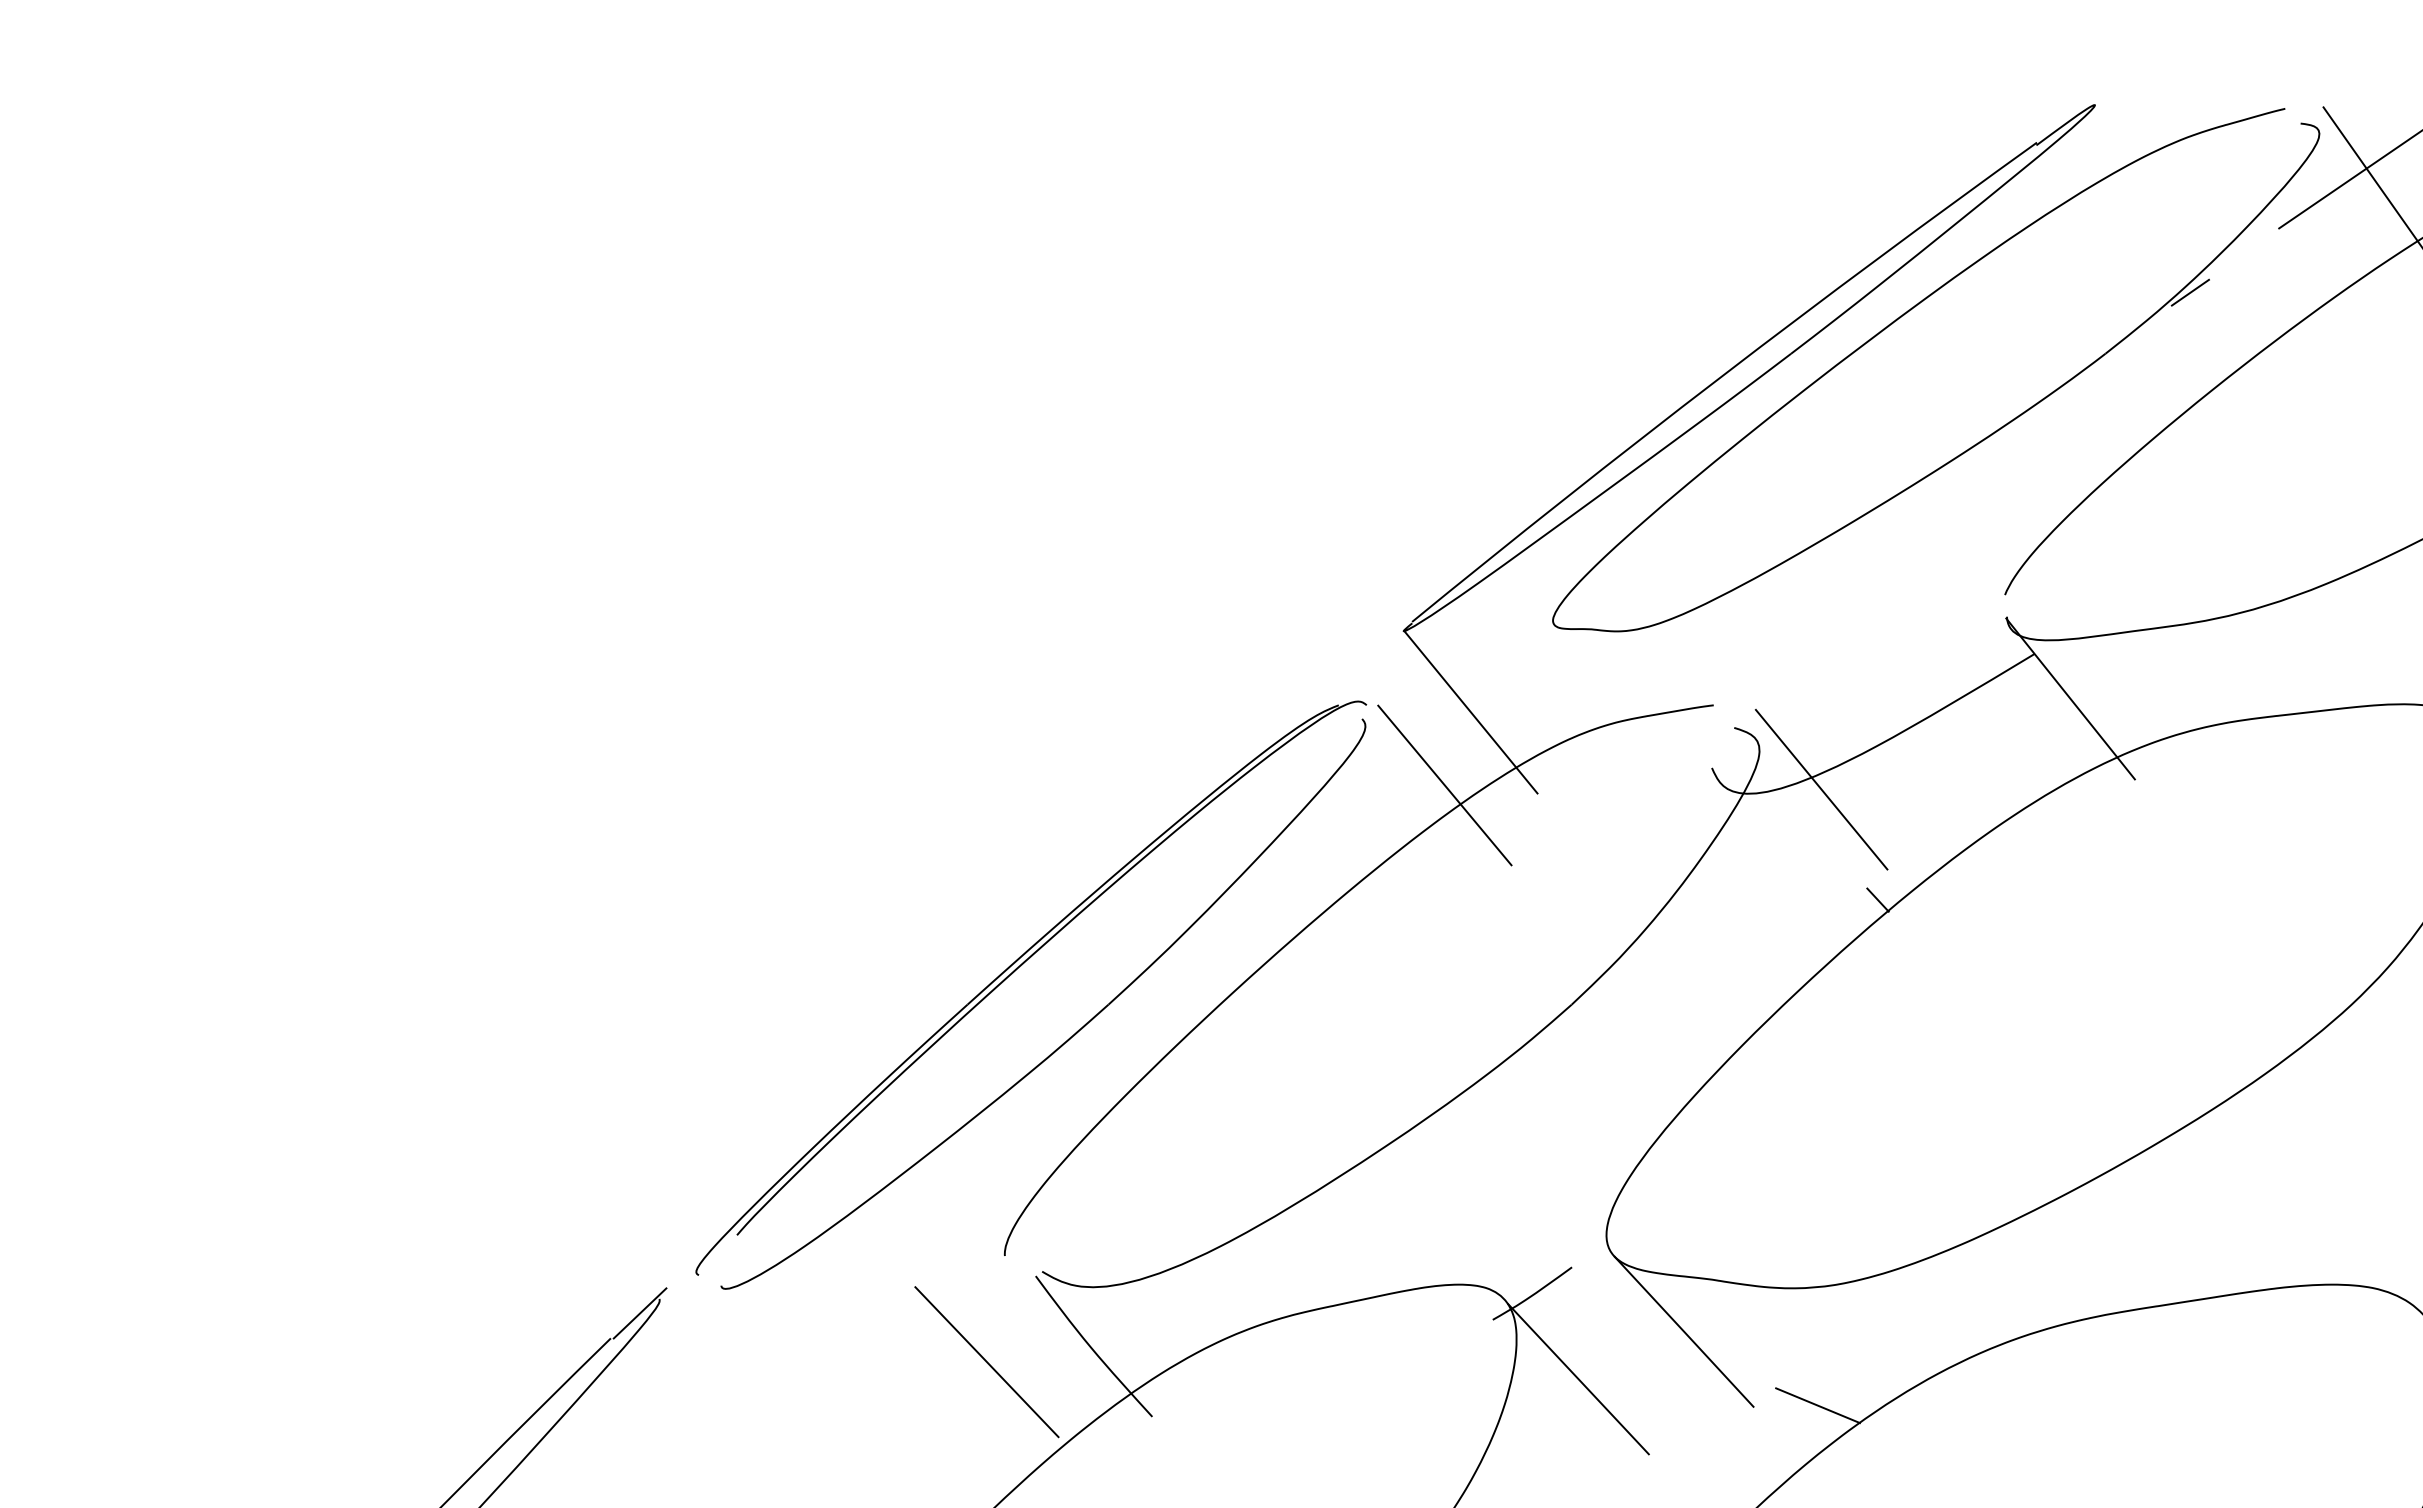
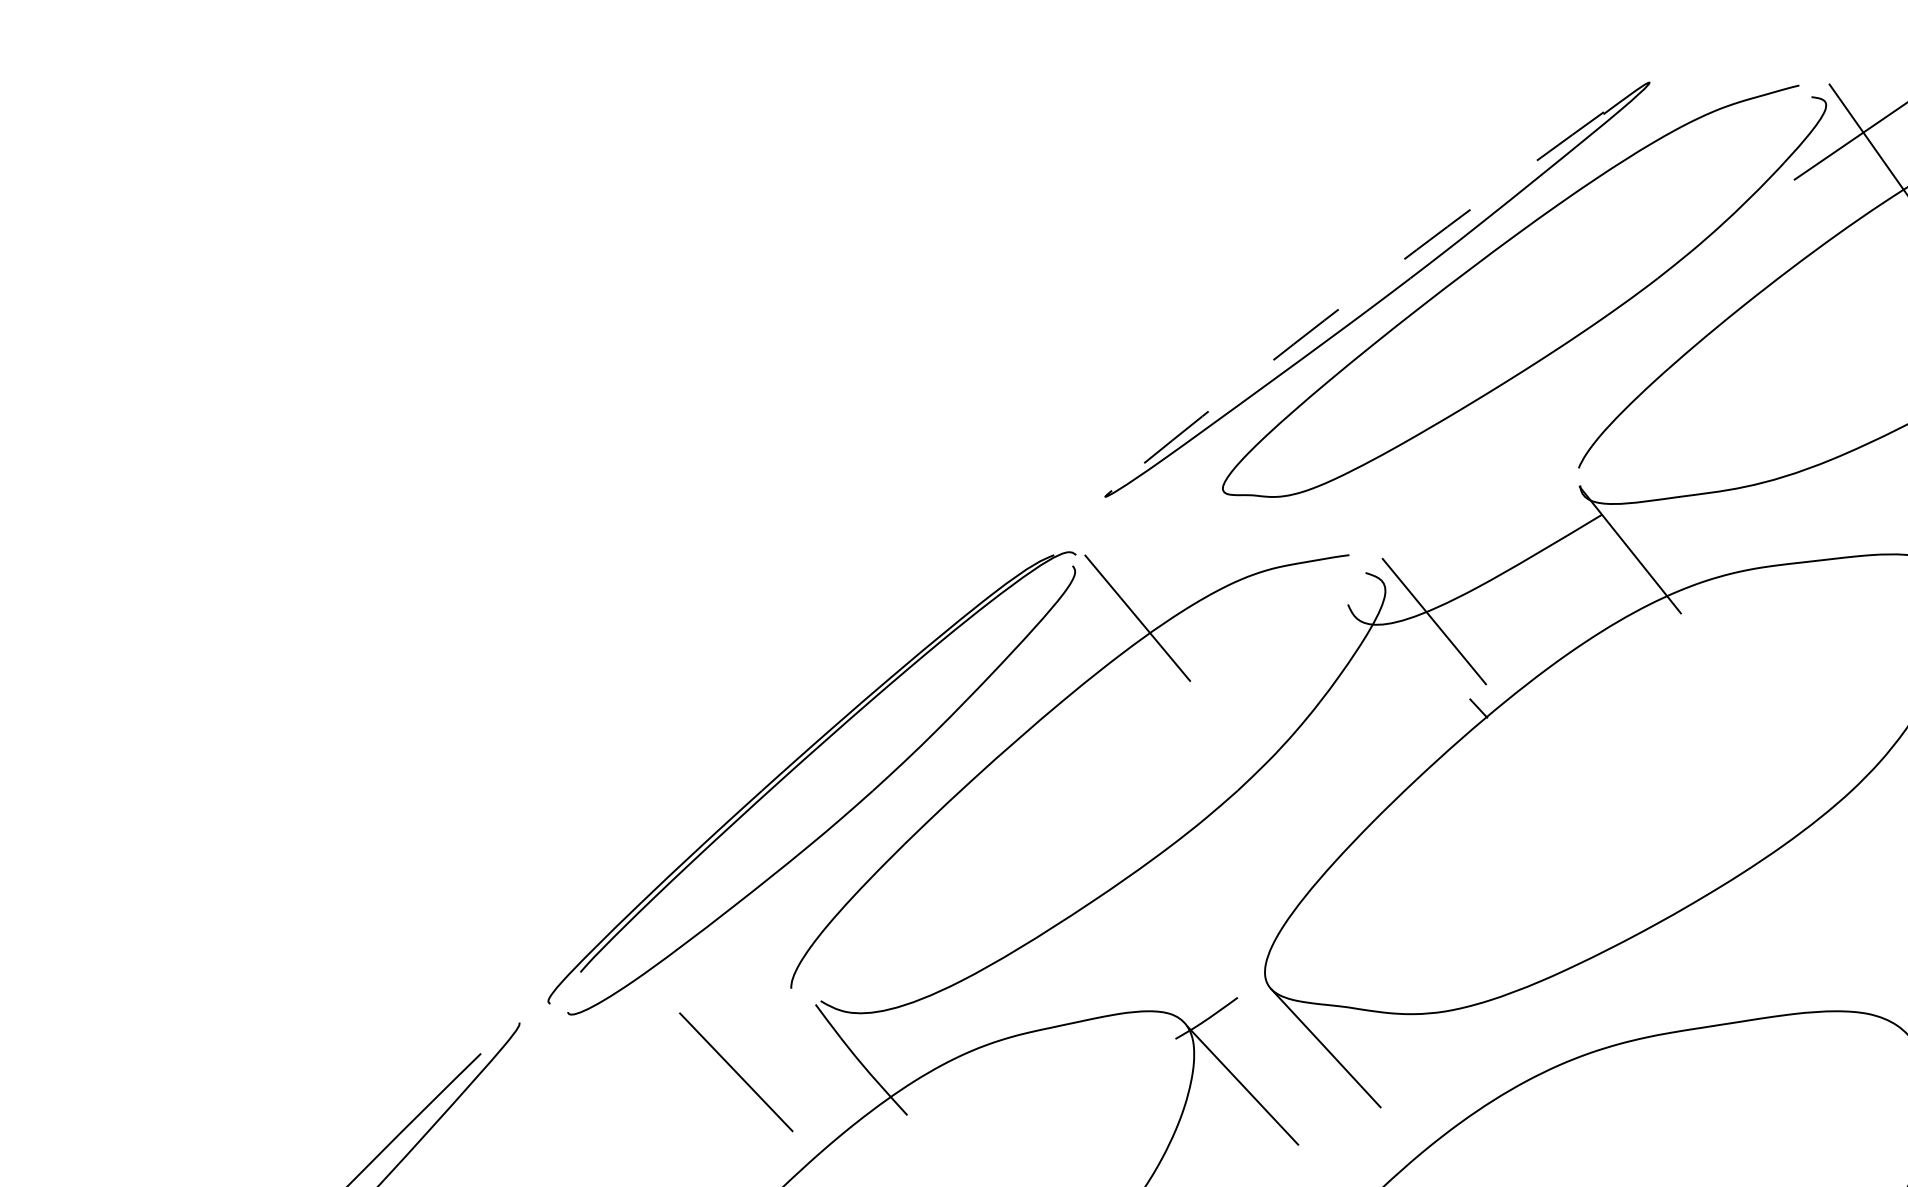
line: (2190, 292) -> (1724, 230), removed
arc: (1720, 377) -> (1354, 297), solid -> dashed
line: (1470, 712) -> (1157, 560), removed
line: (639, 1313) -> (503, 1033), removed
line: (986, 1362) -> (735, 1072), moved
line: (1817, 1405) -> (1431, 1106), removed

